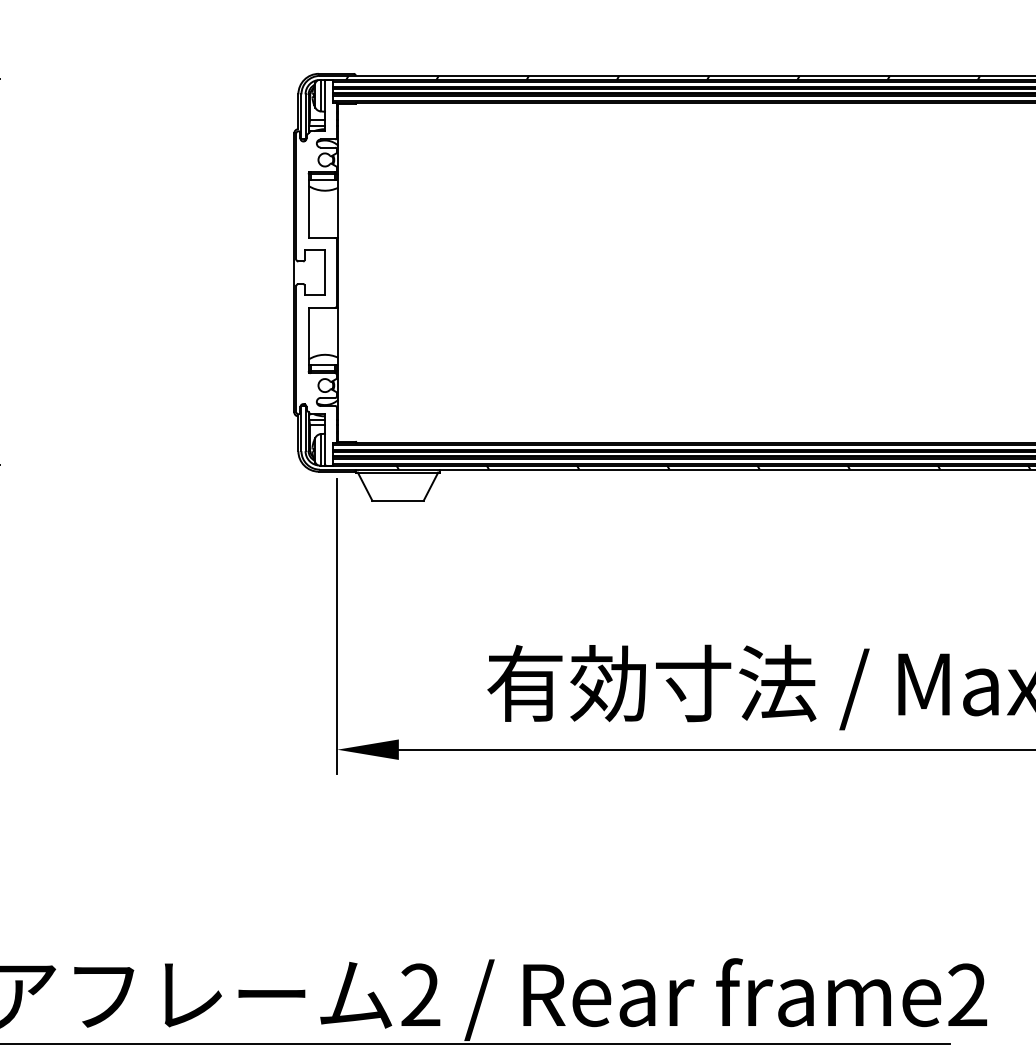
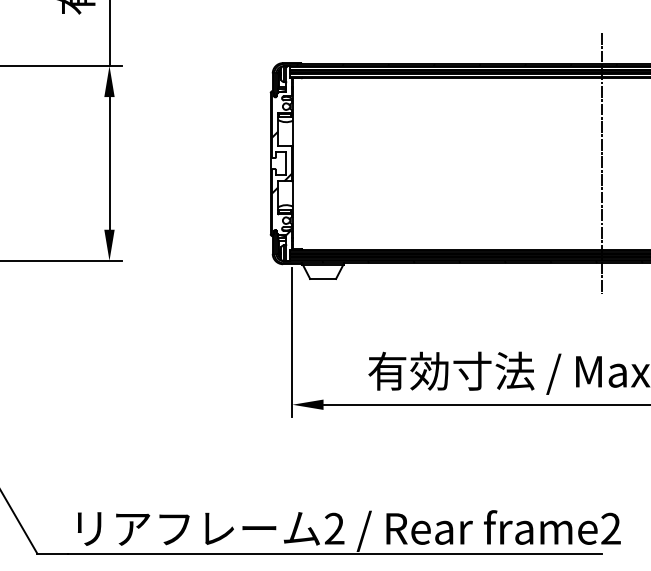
hatch: (315, 246) -> (281, 150), added
line: (950, 272) -> (602, 163), added

